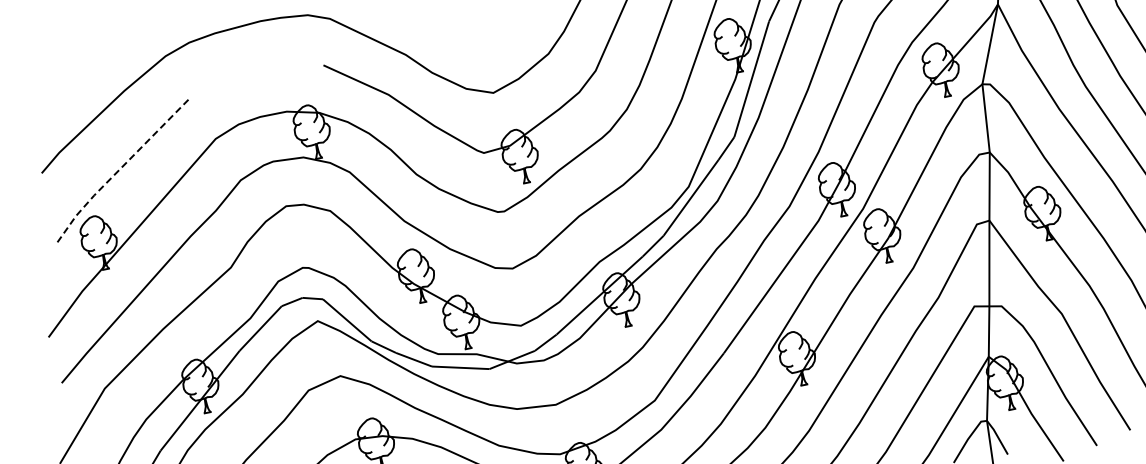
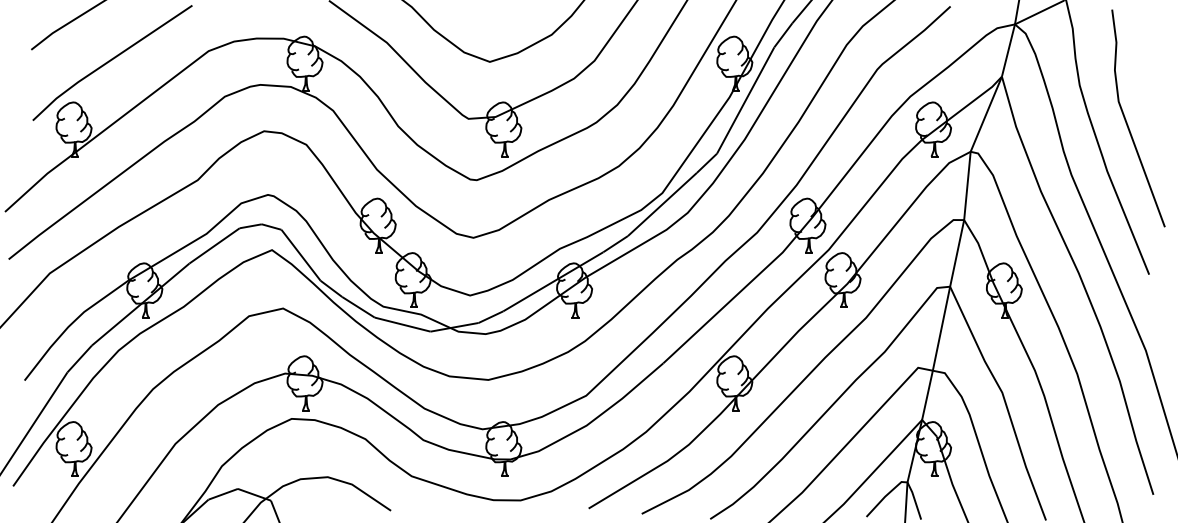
line: (120, 169) -> (109, 61), dashed -> solid

